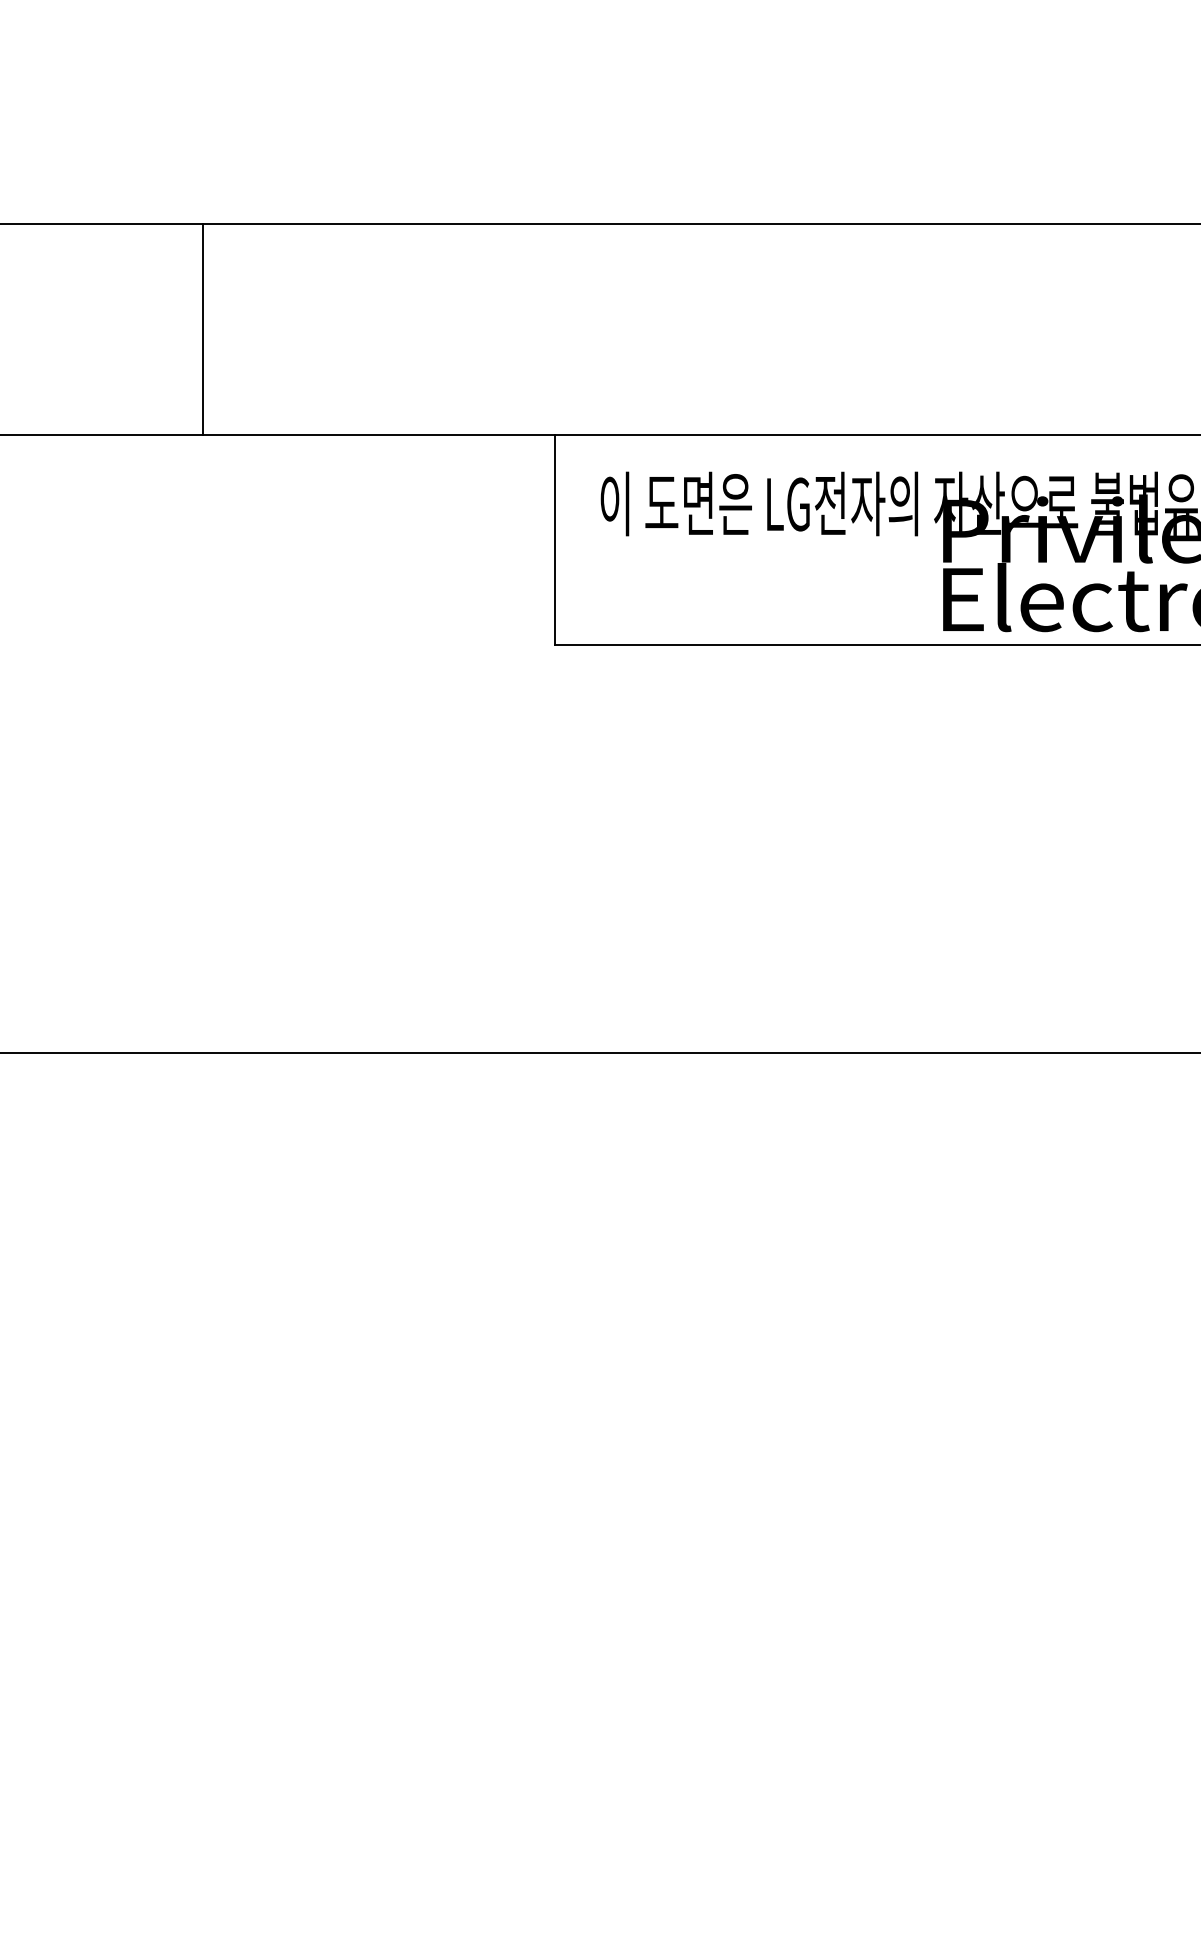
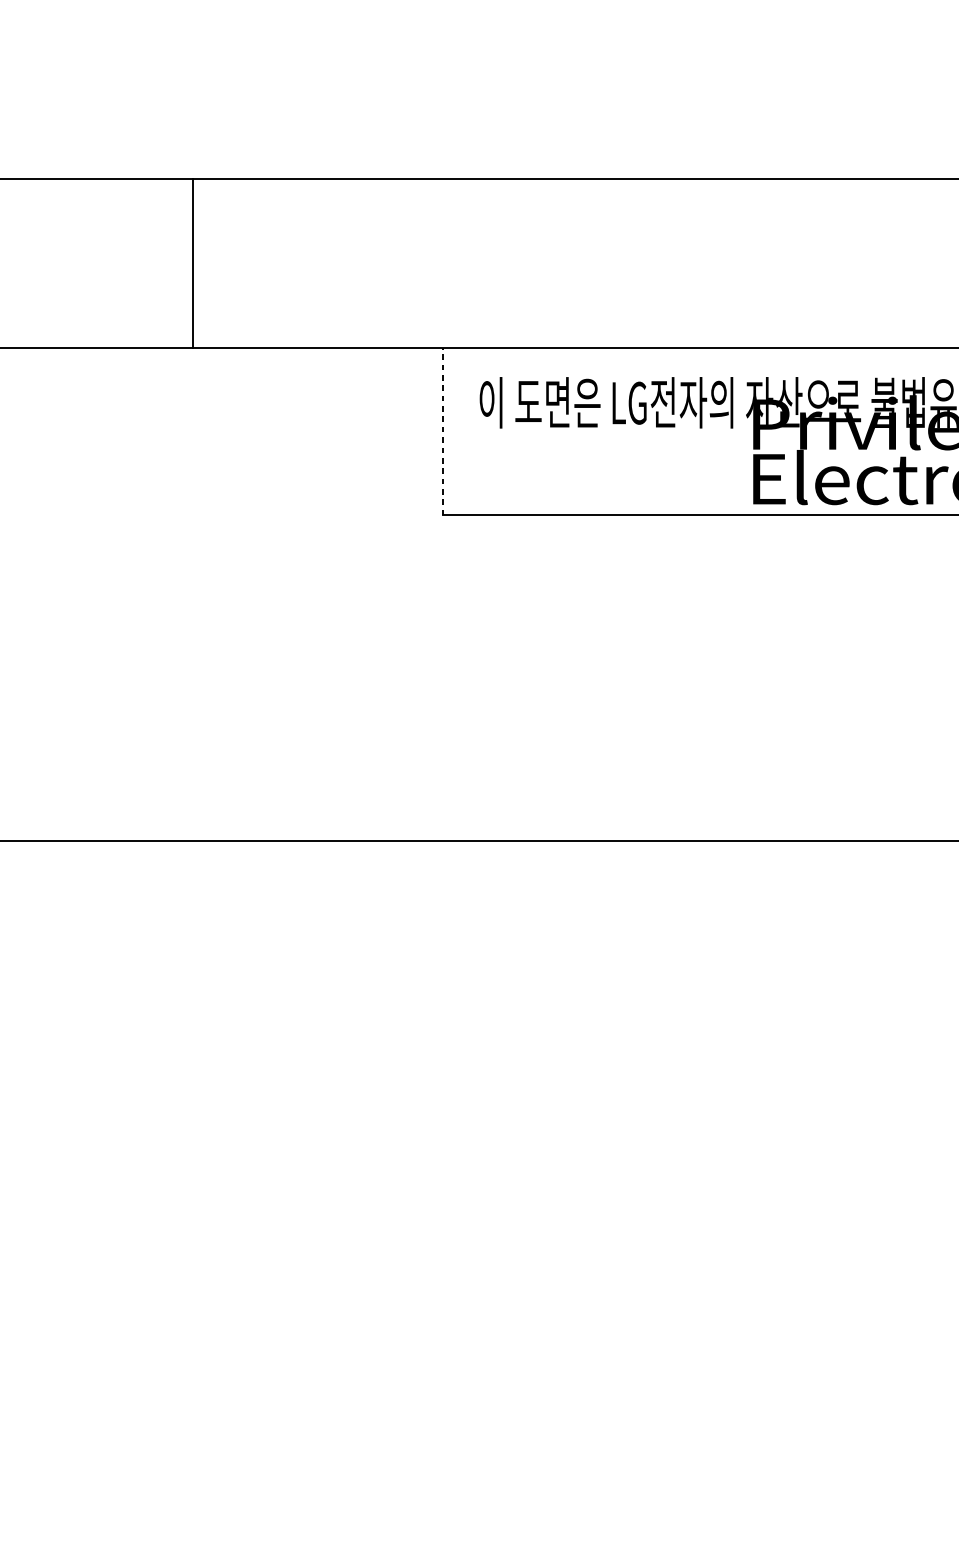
line: (202, 329) -> (192, 263), moved
line: (554, 539) -> (442, 431), solid -> dashed

